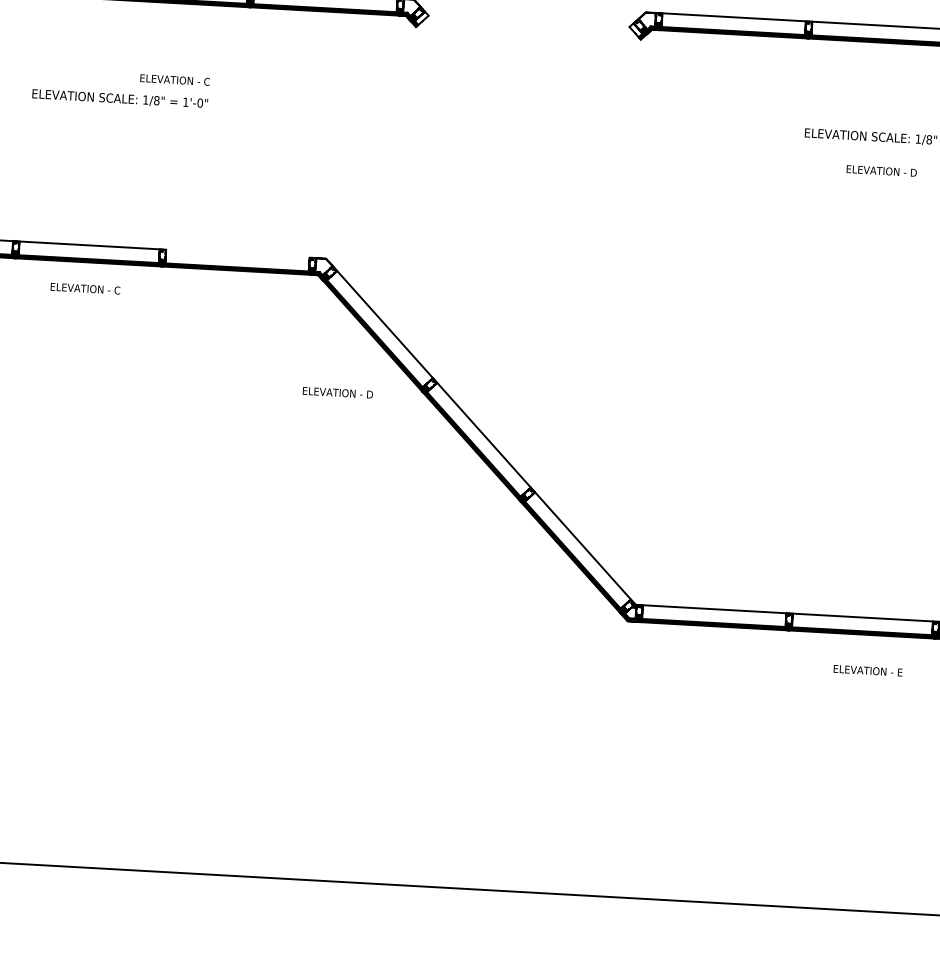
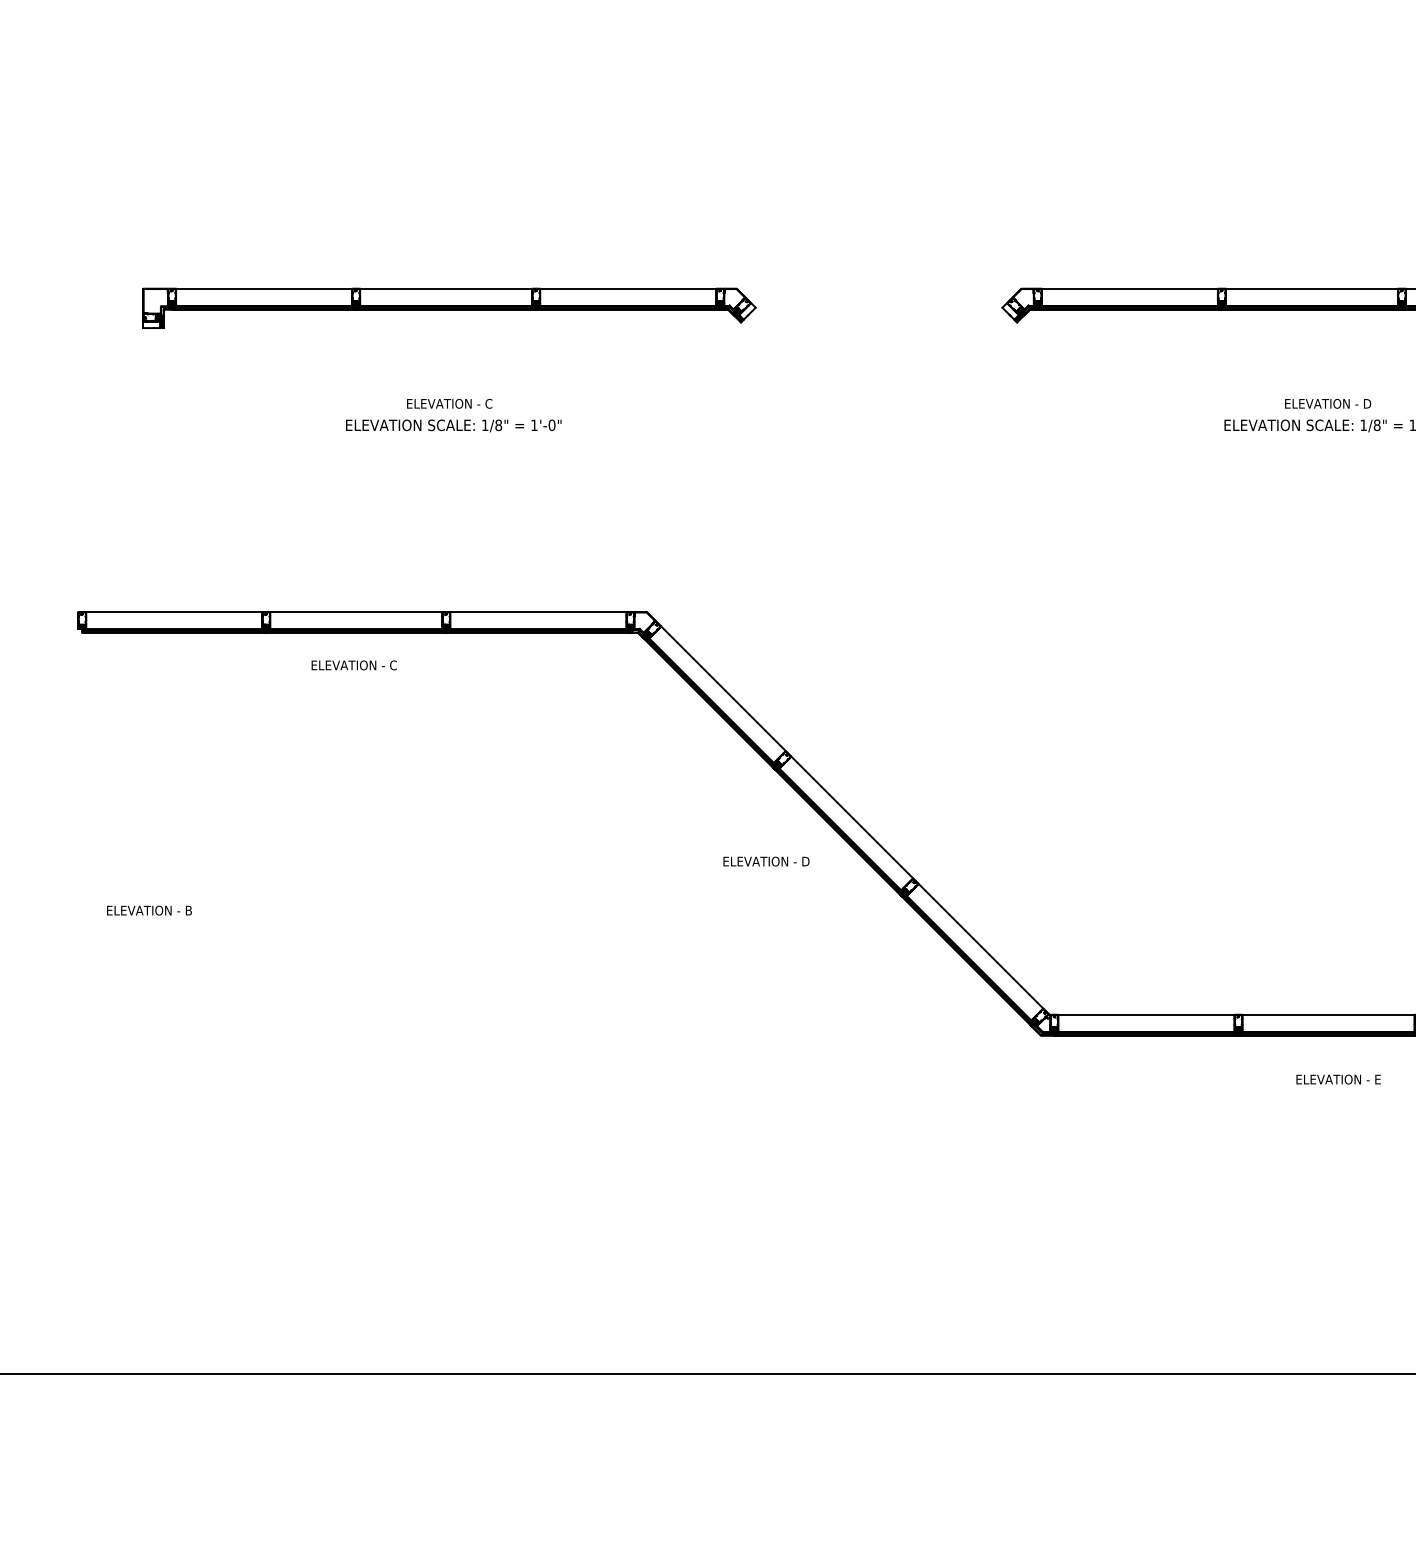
text: (119, 98) -> (453, 425), moved
text: (882, 170) -> (1328, 403), moved
line: (237, 254) -> (538, 612), added
text: (337, 392) -> (766, 861), moved

